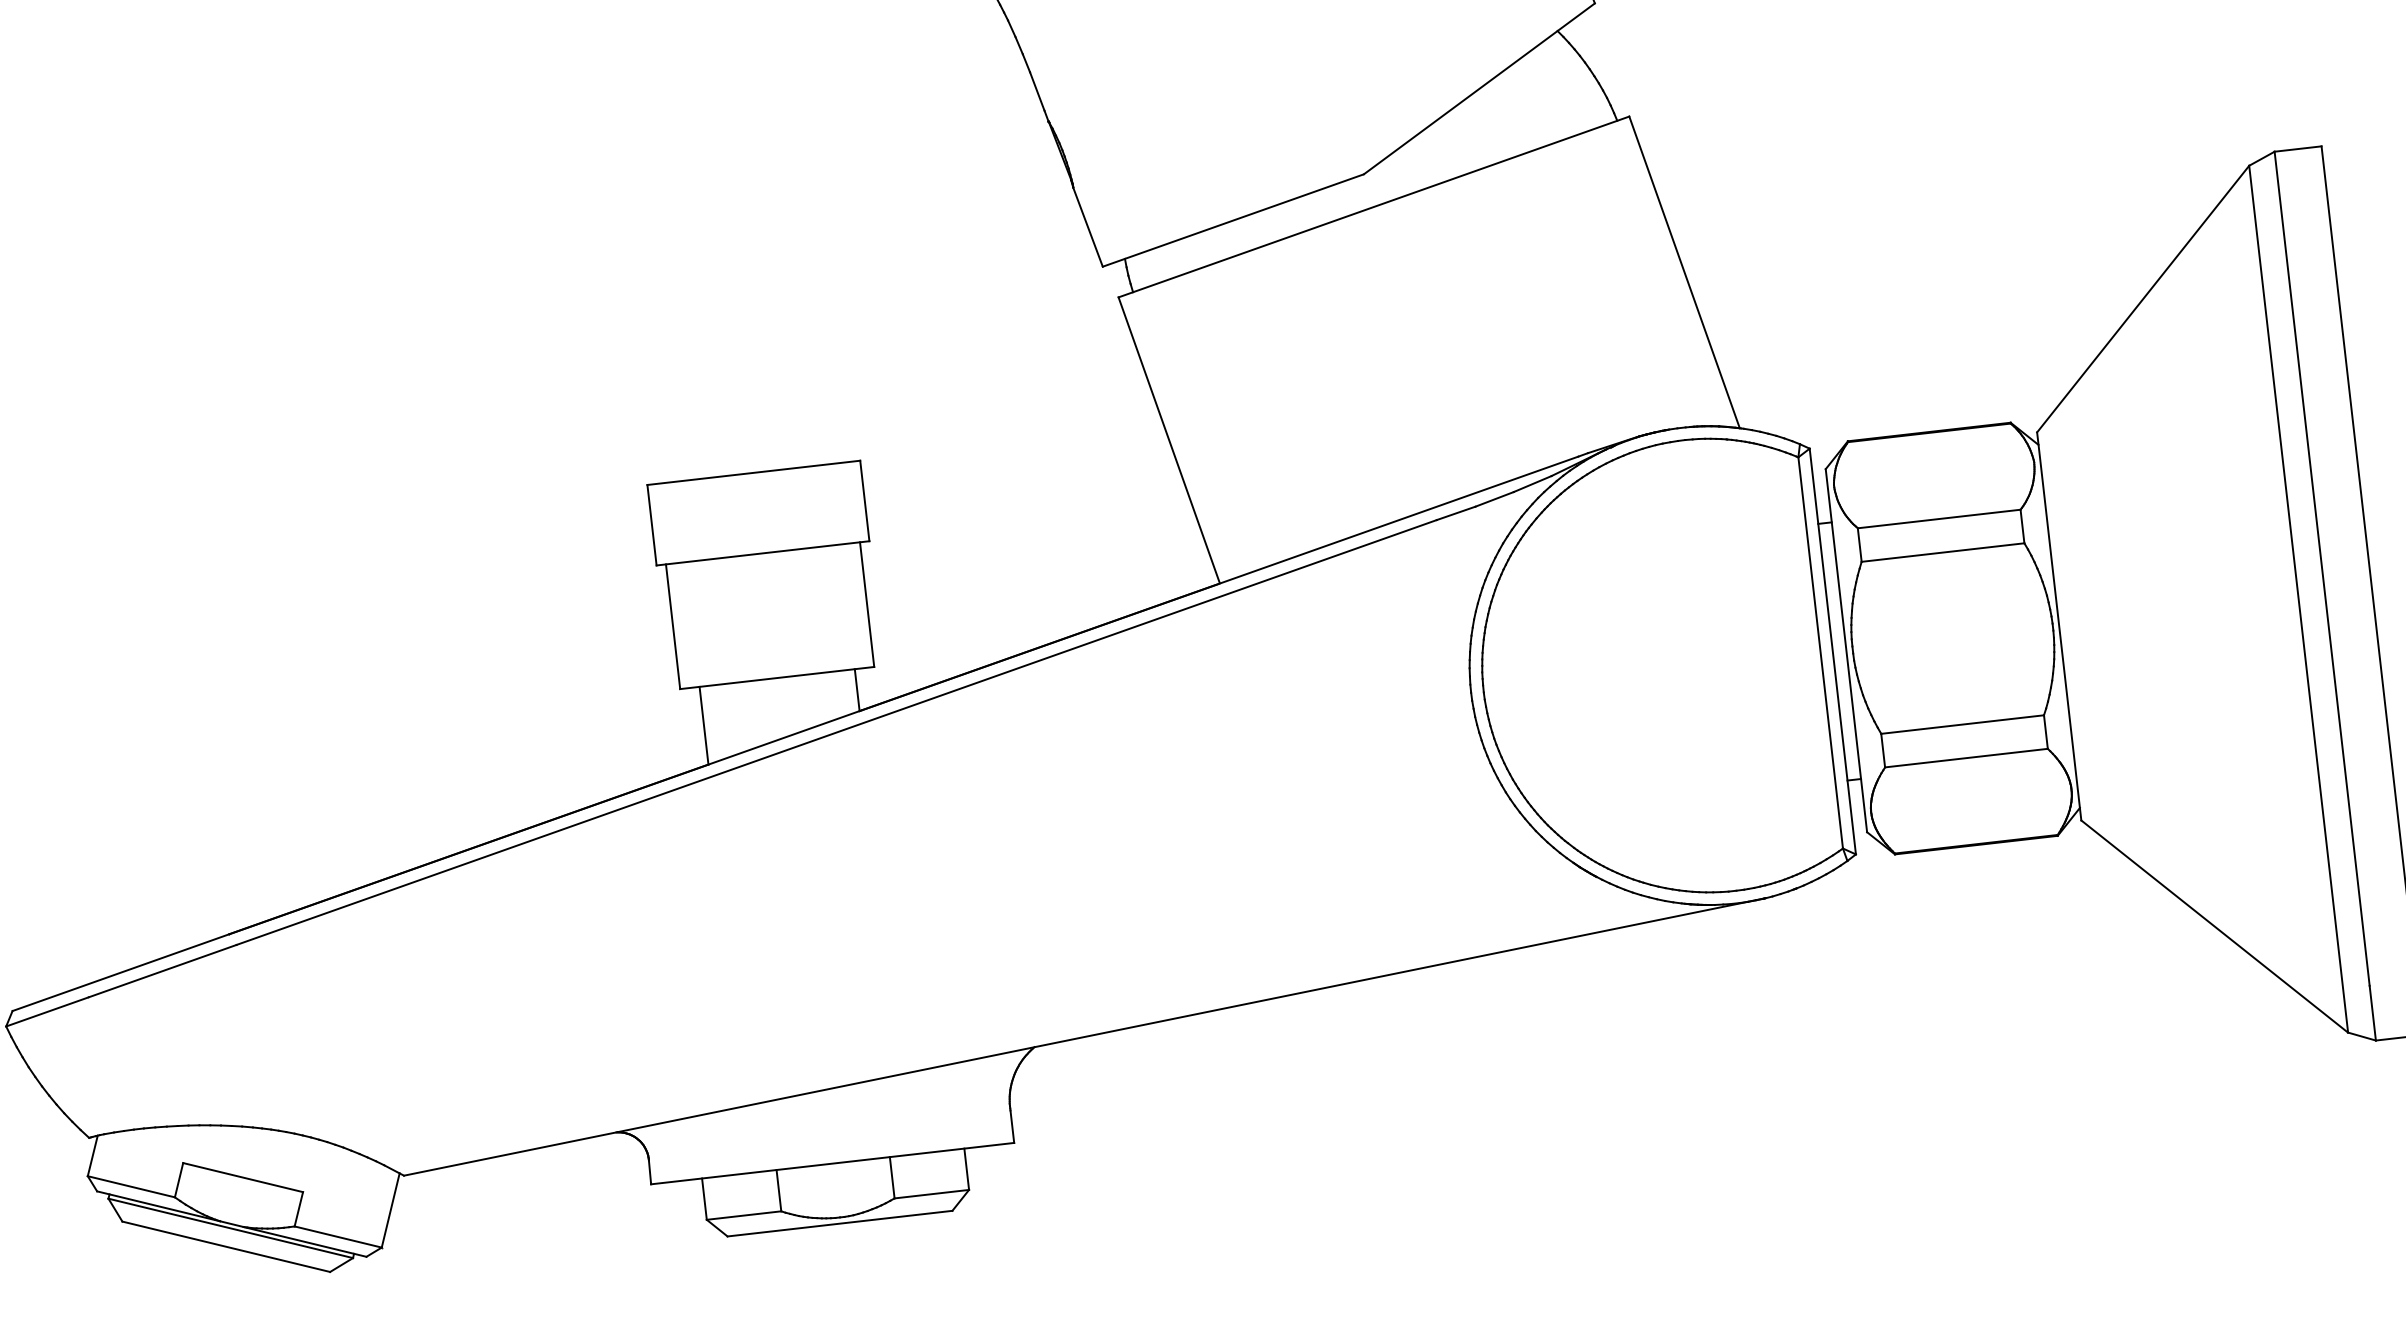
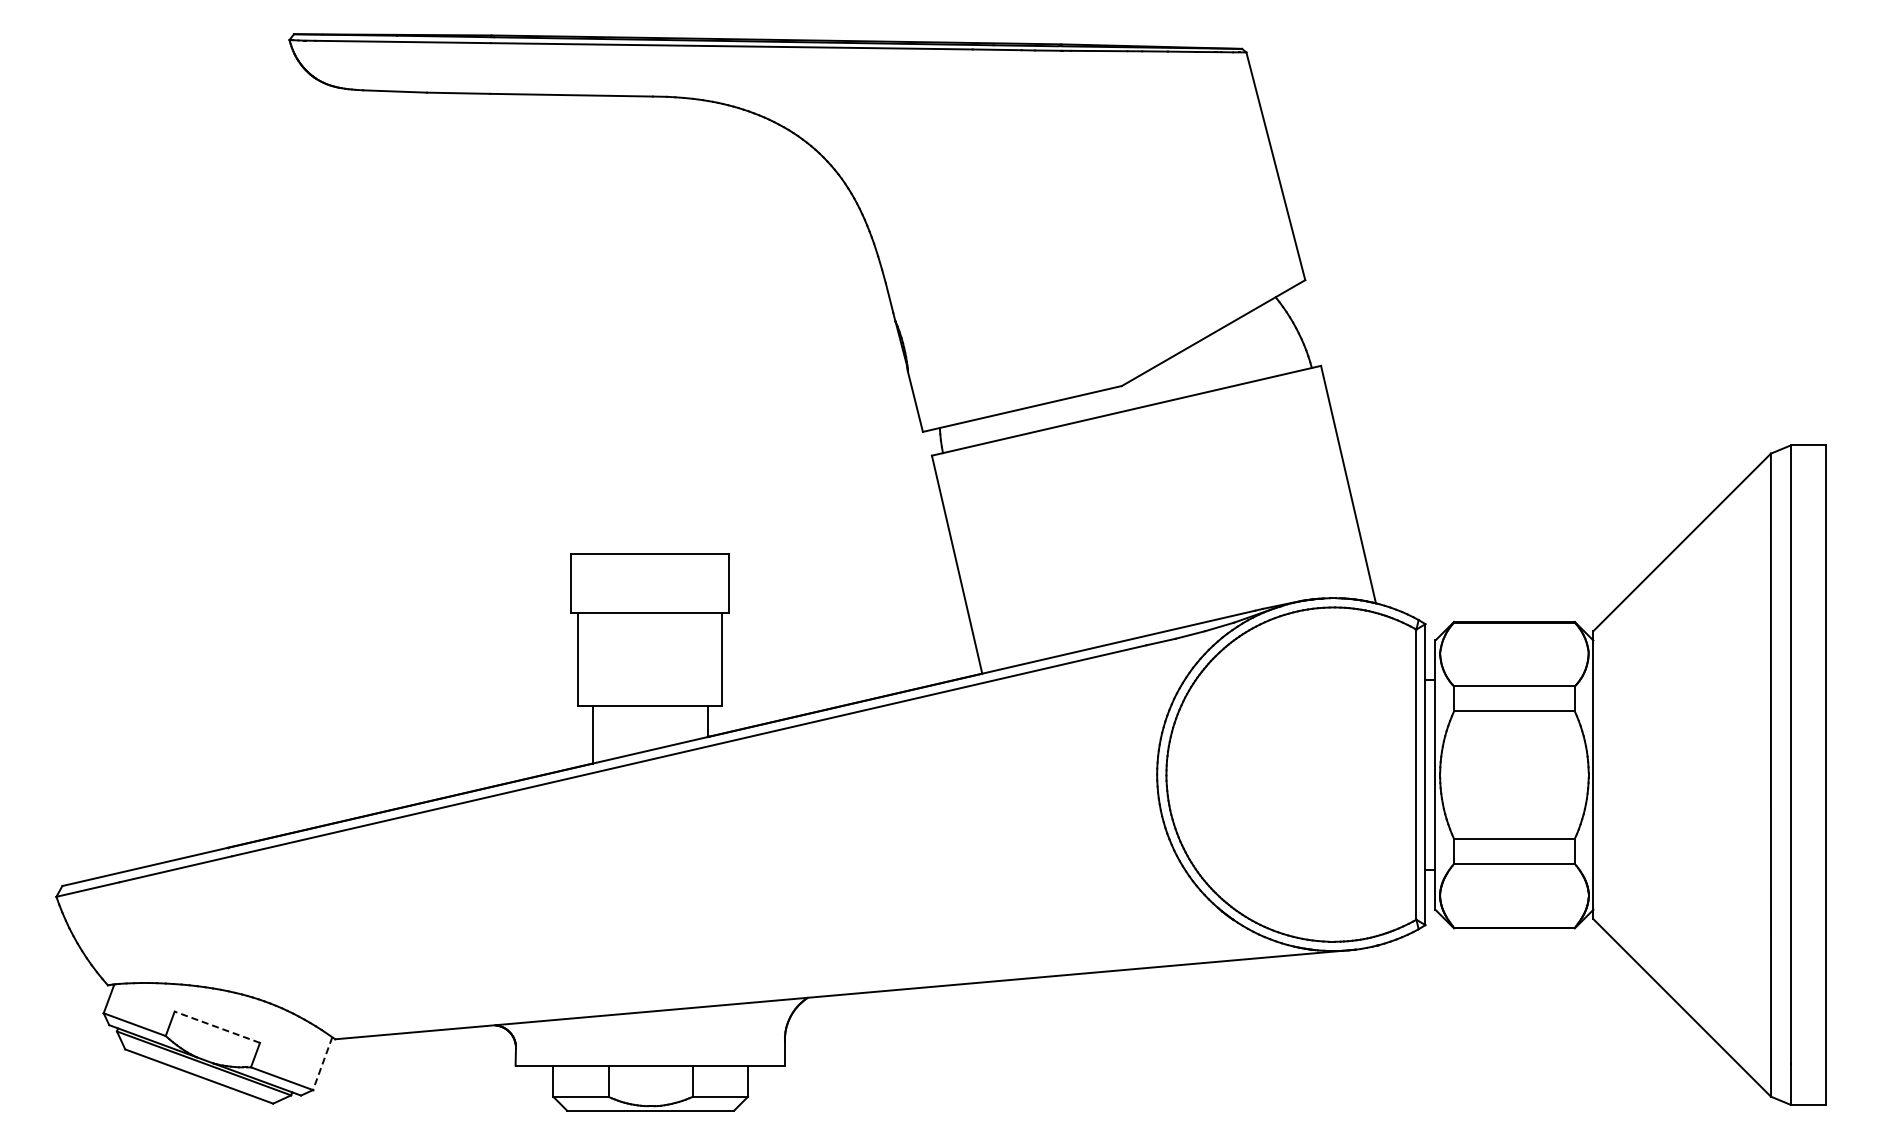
line: (242, 1178) -> (216, 1027), solid -> dashed
line: (390, 1211) -> (322, 1064), solid -> dashed

